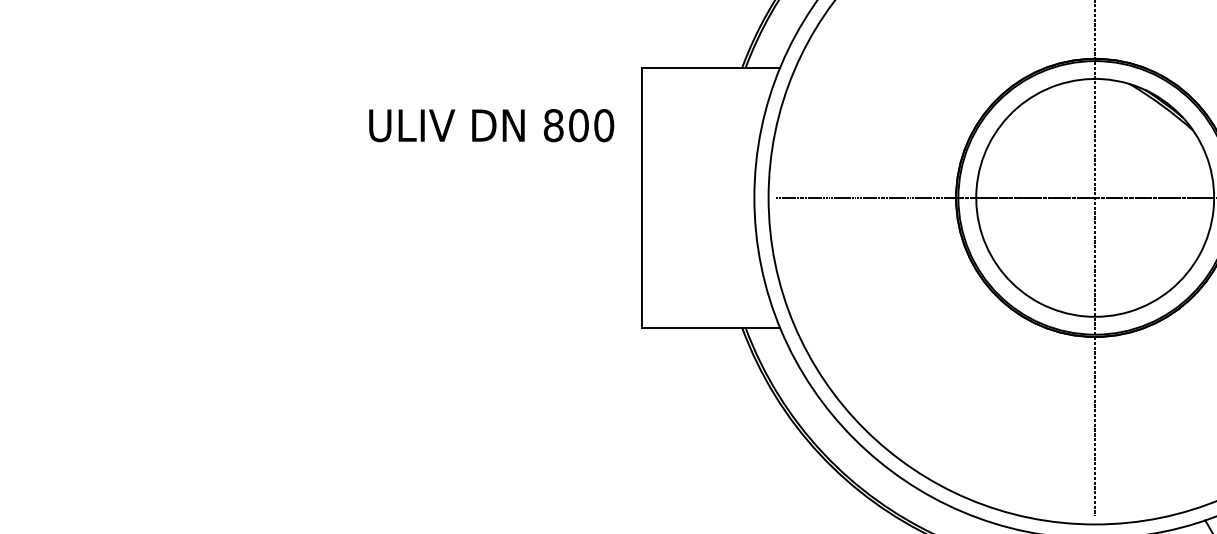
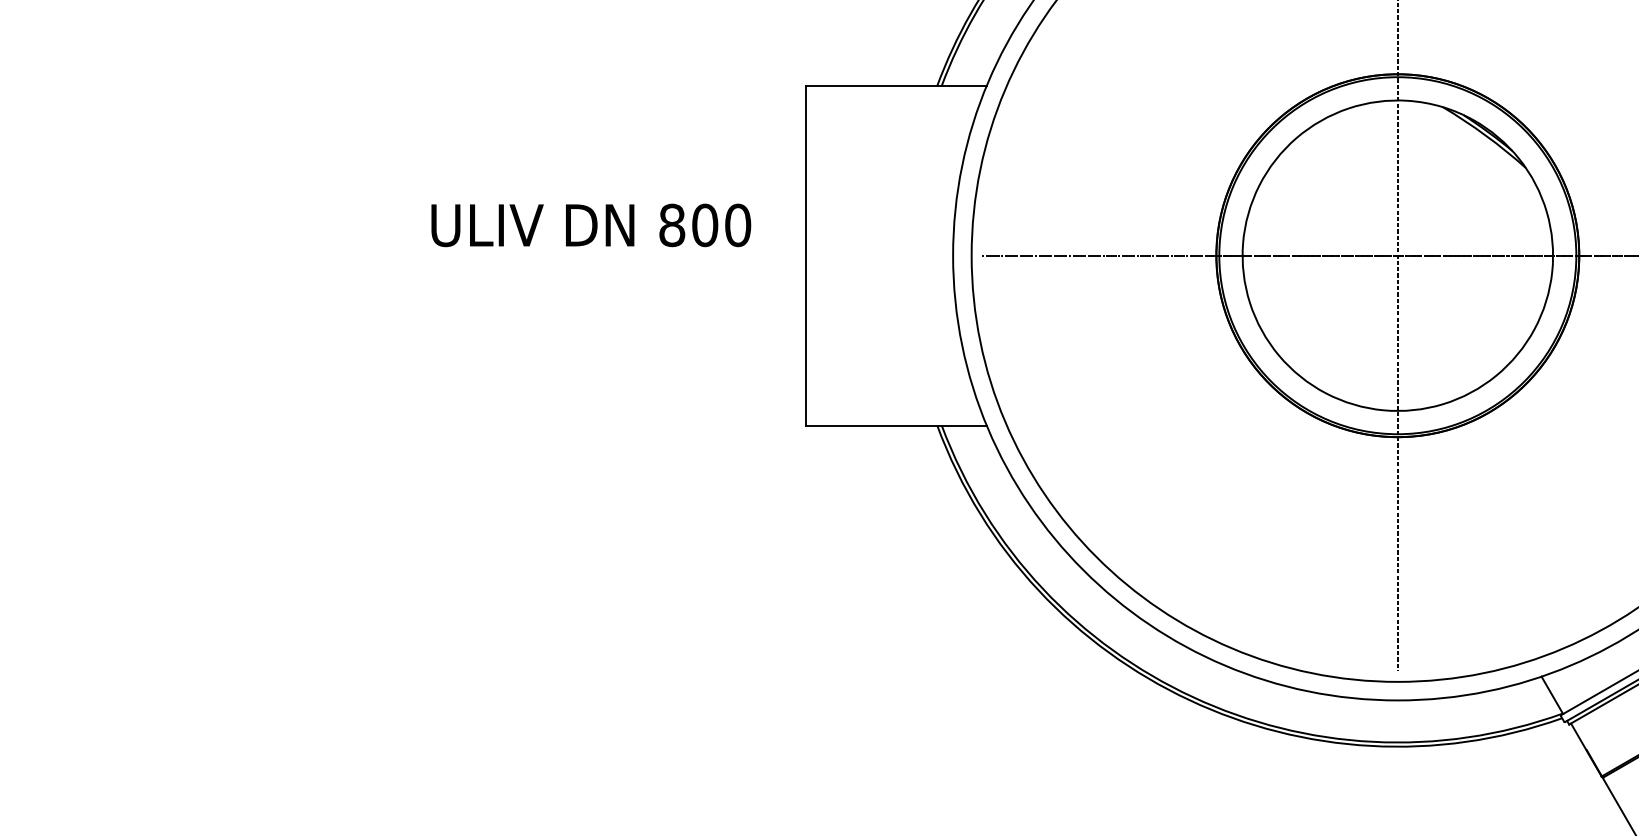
text: (491, 125) -> (591, 225), moved

